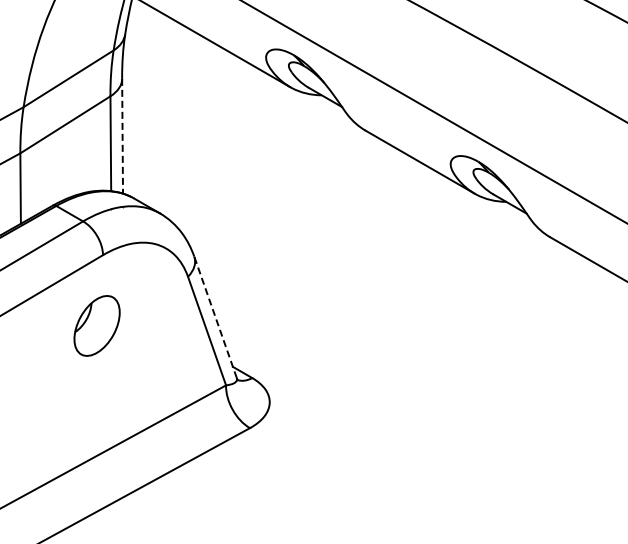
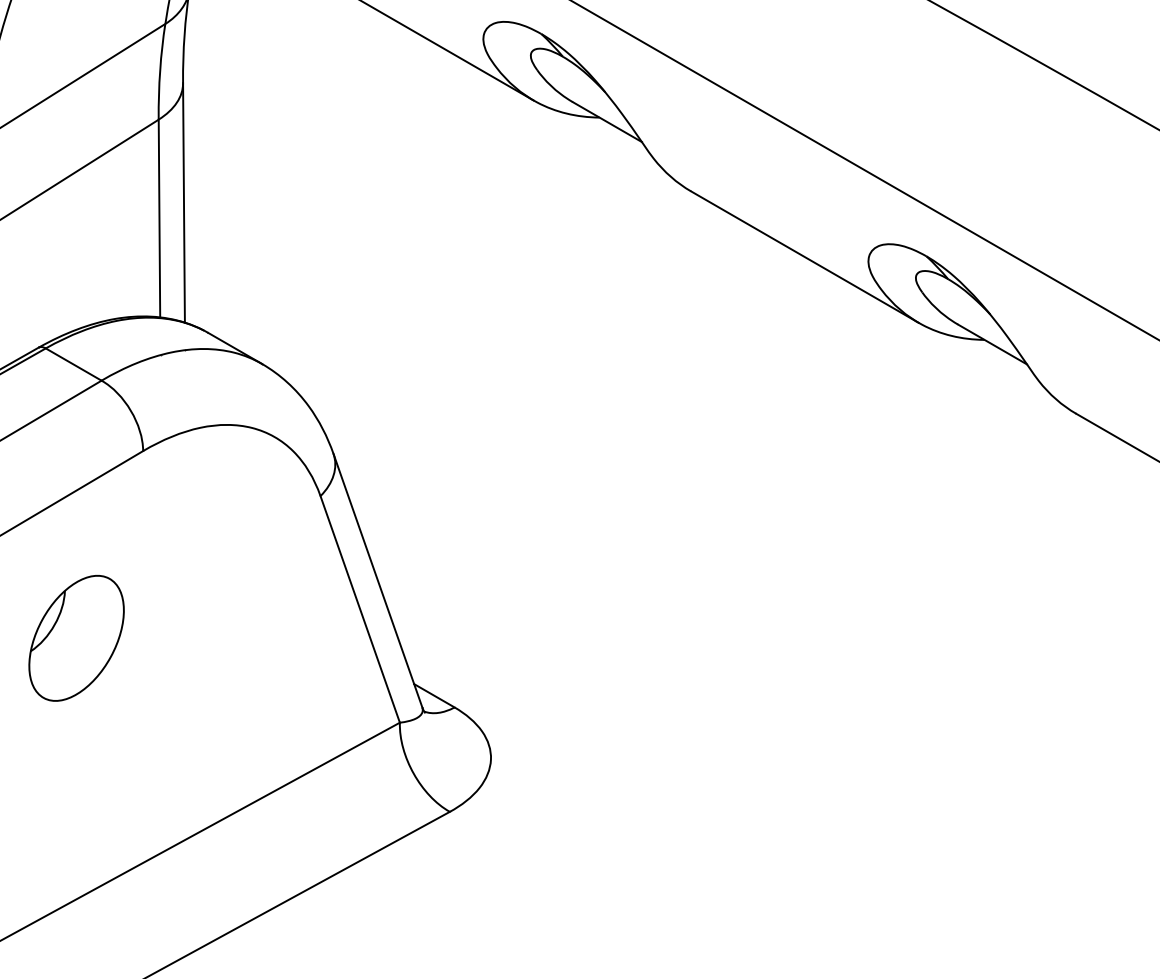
line: (122, 136) -> (183, 203), dashed -> solid
line: (215, 316) -> (377, 578), dashed -> solid
part: (96, 325) -> (75, 637), moved

